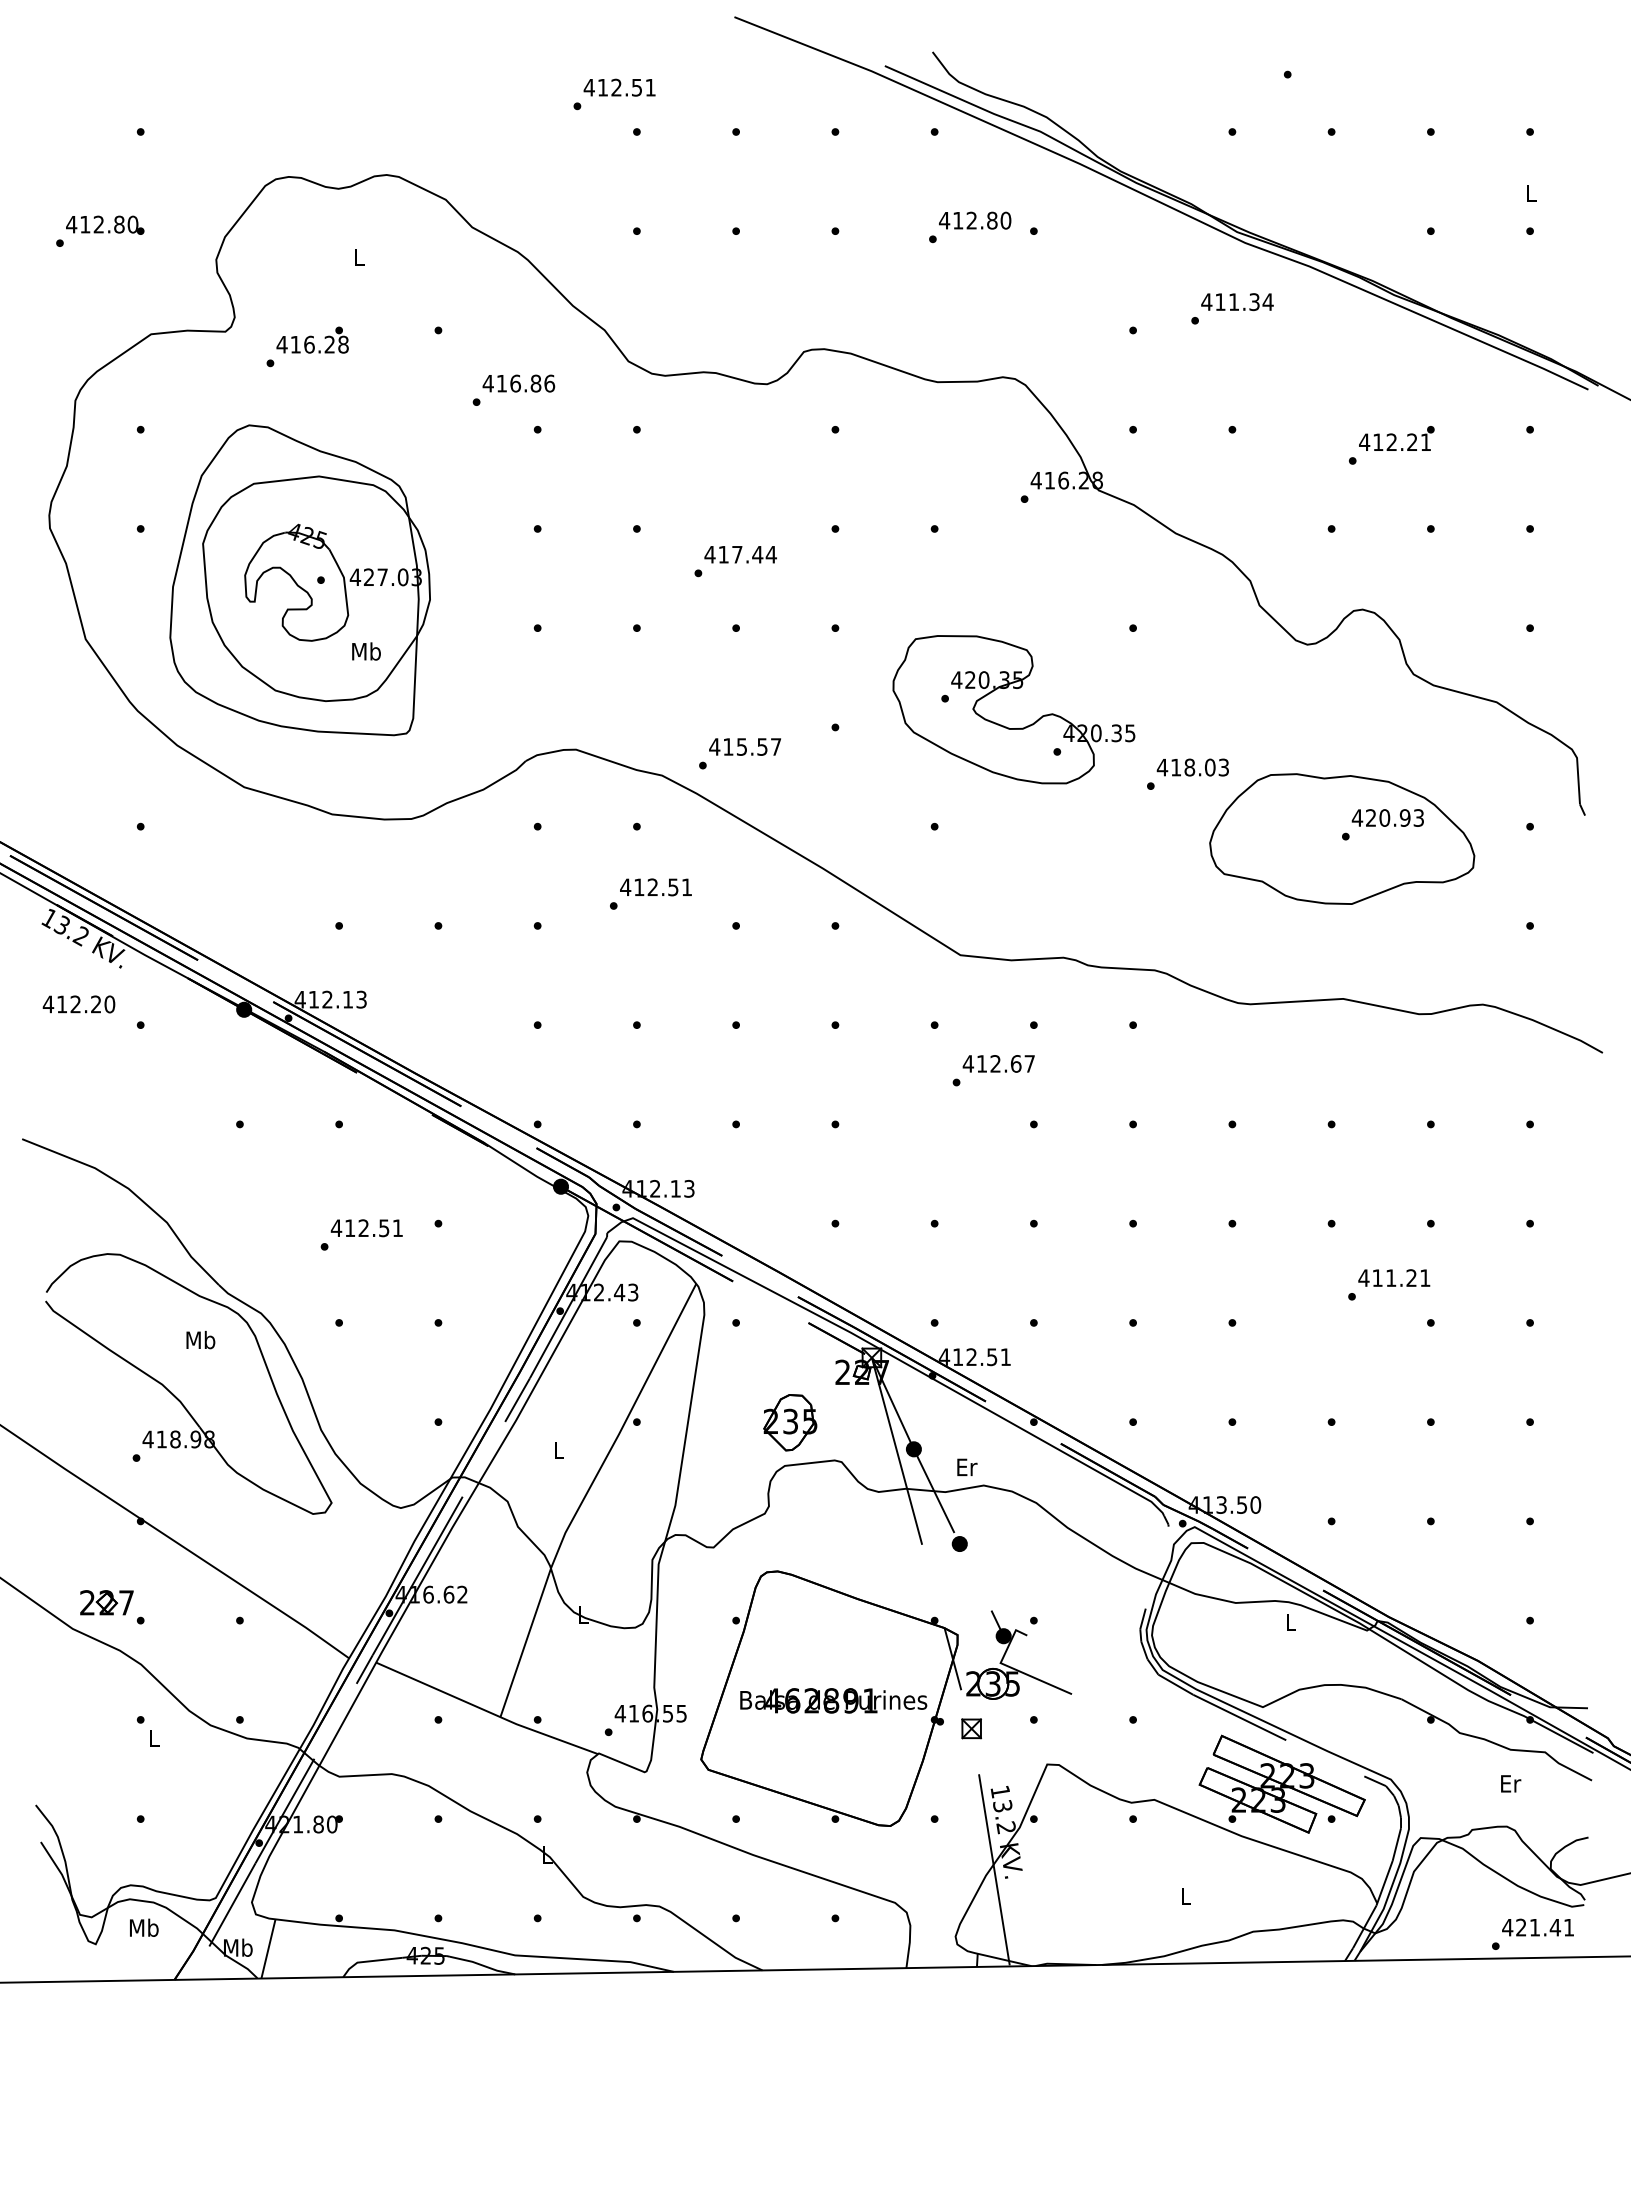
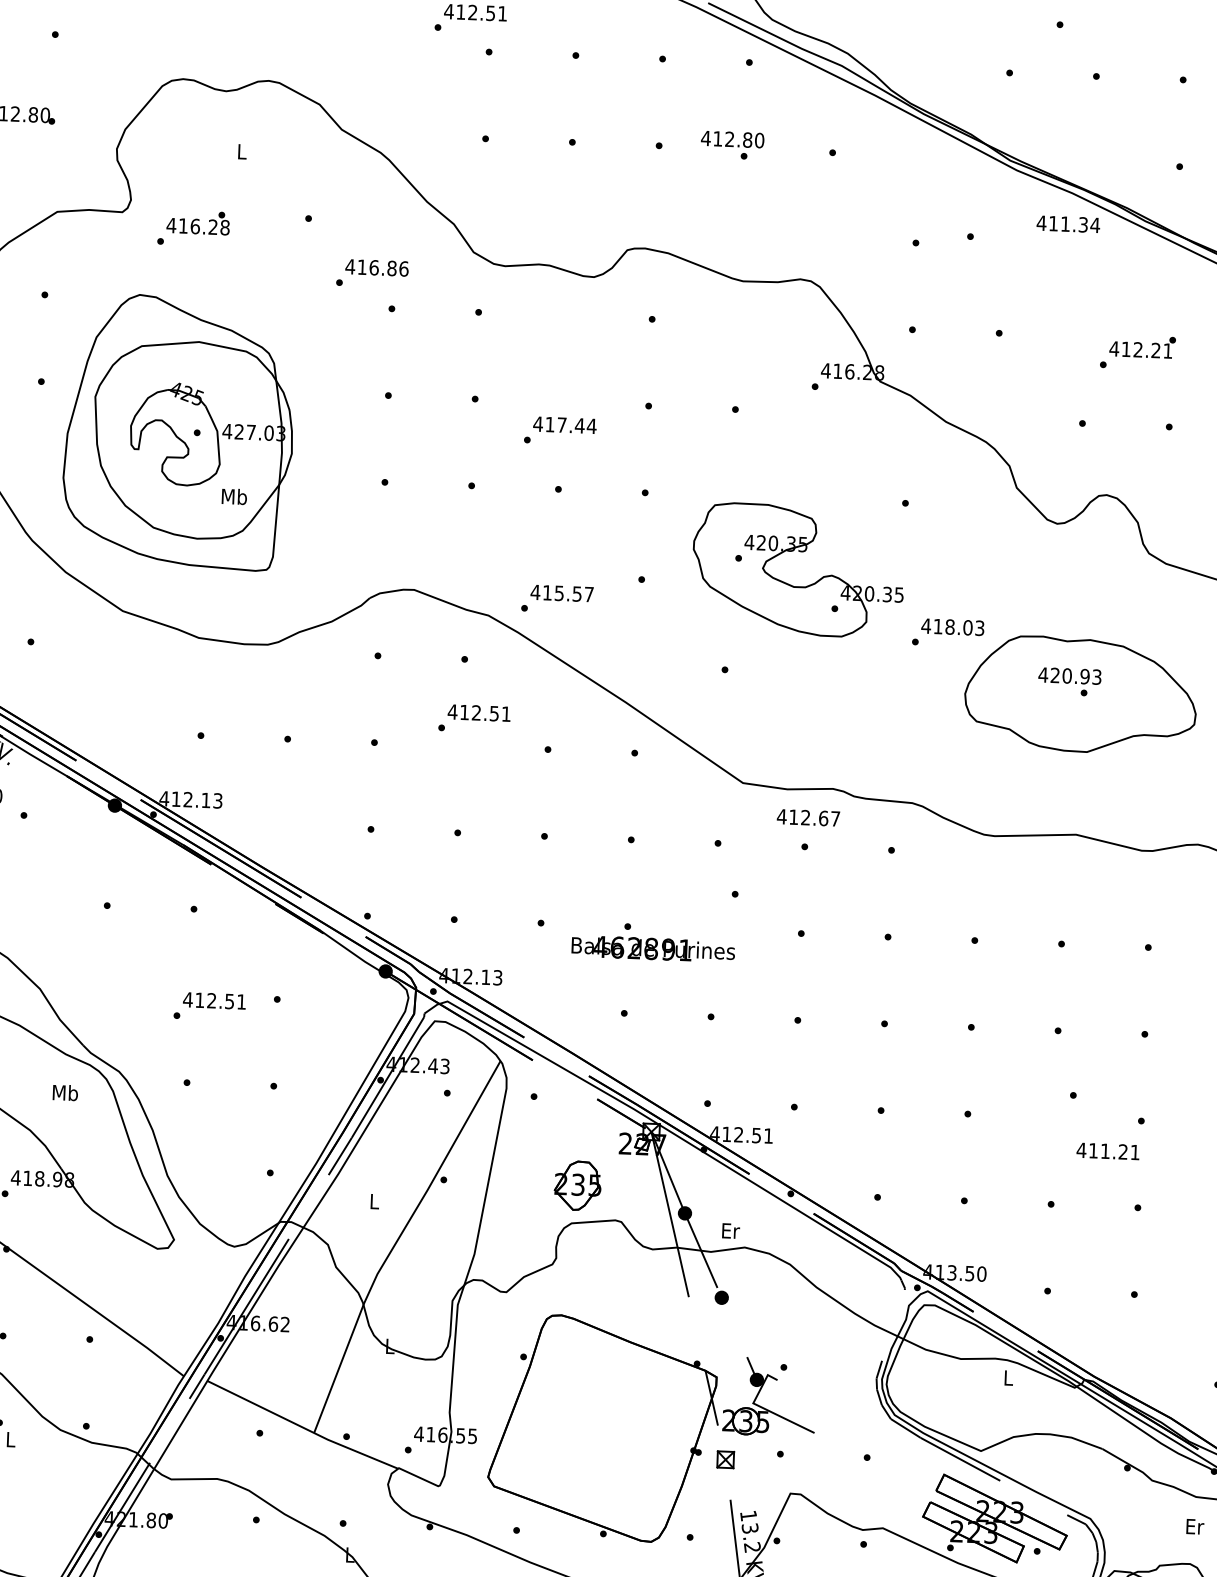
text: (975, 220) -> (733, 139), moved
text: (1237, 302) -> (1068, 224), moved
text: (1387, 817) -> (1069, 675), moved
text: (998, 1063) -> (808, 817), moved
text: (1394, 1277) -> (1108, 1150), moved
text: (833, 1700) -> (653, 948), moved

